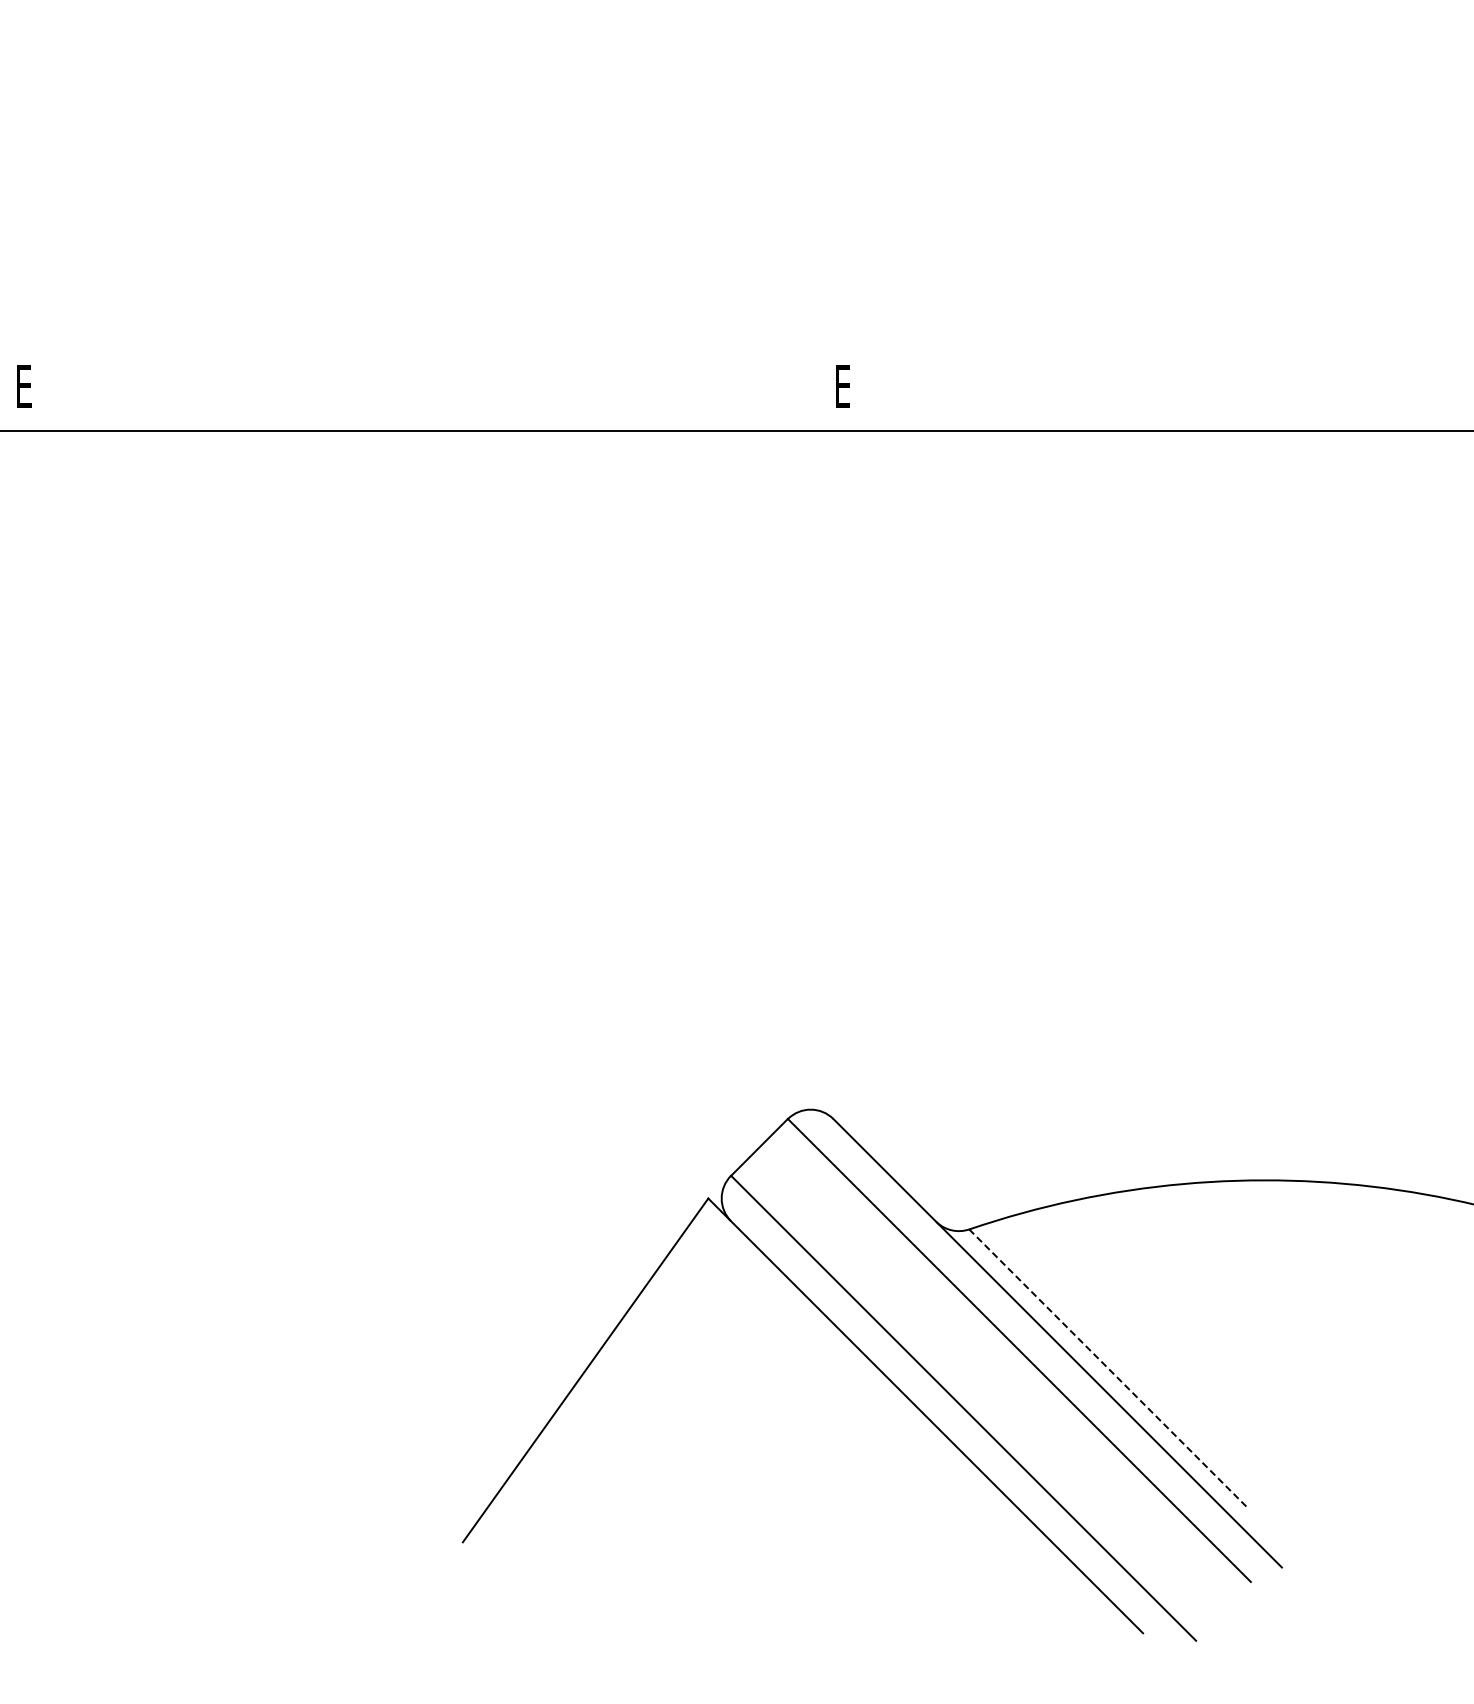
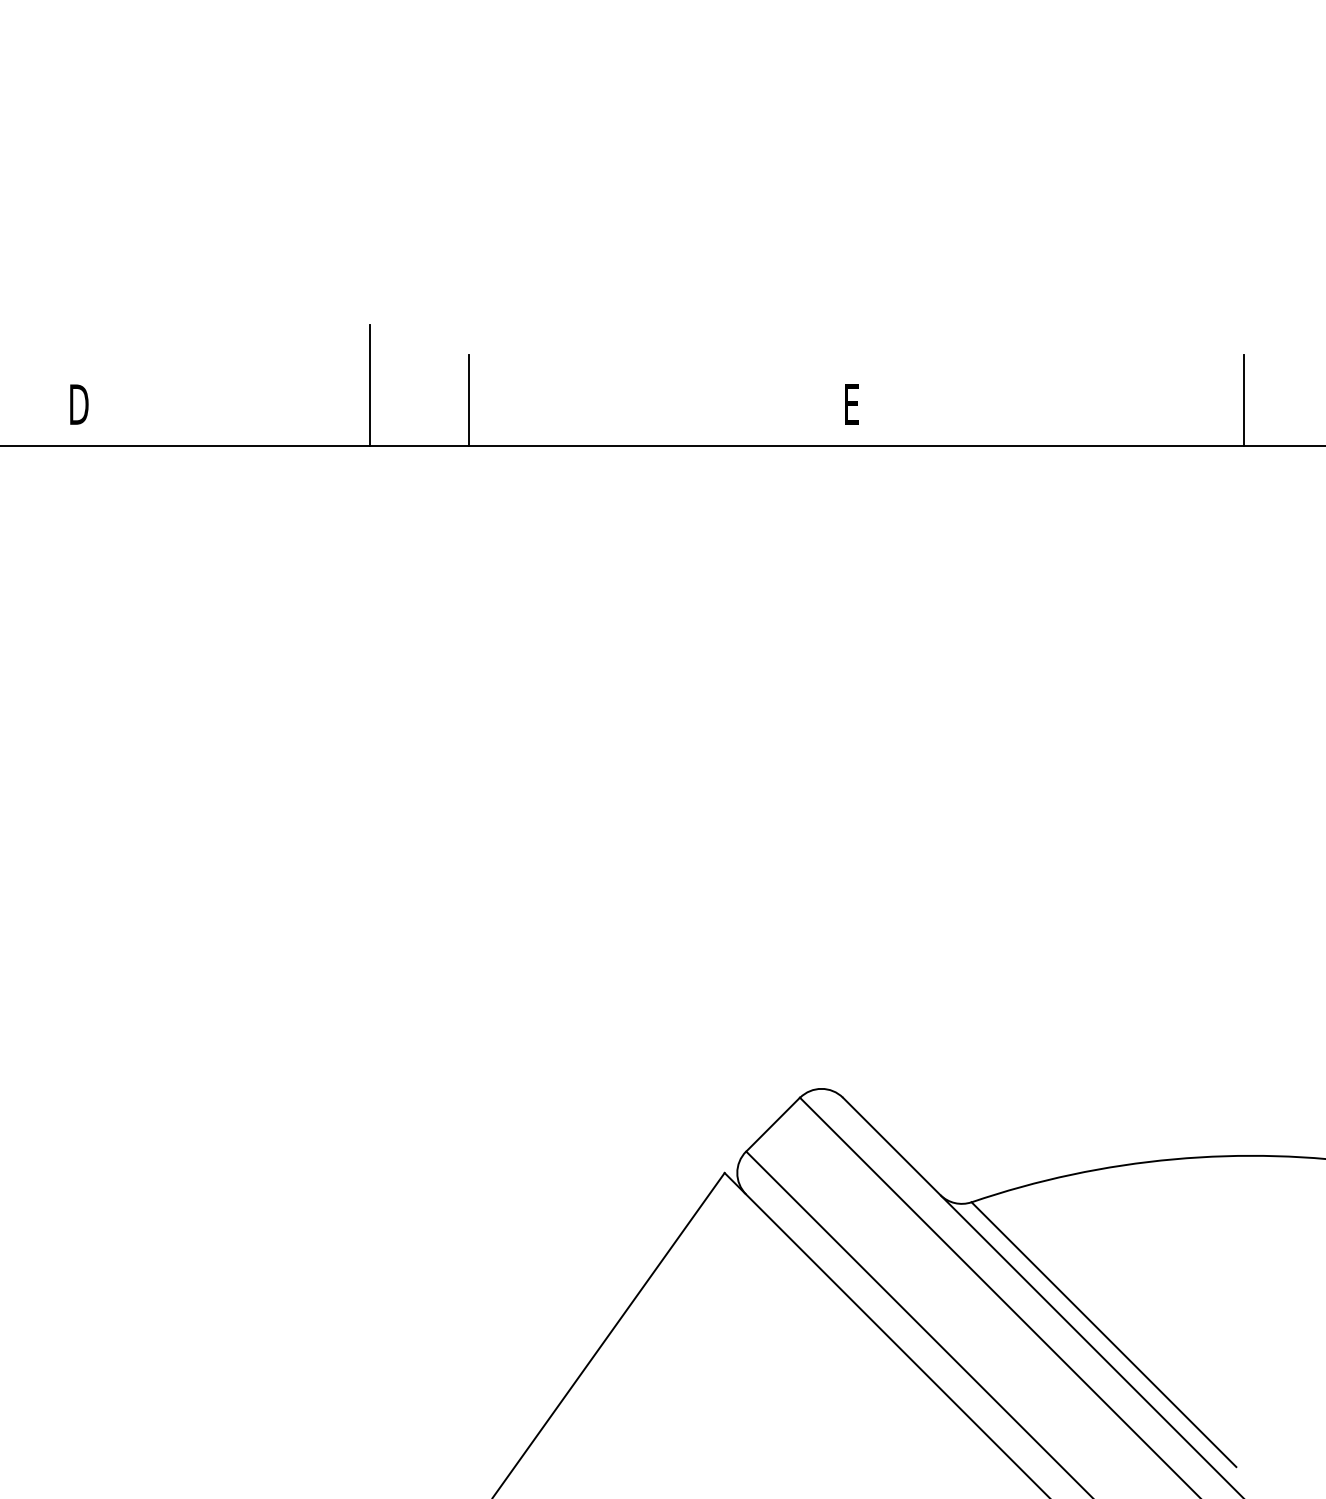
line: (333, 366) -> (369, 385), added
line: (437, 382) -> (468, 400), added
line: (1256, 382) -> (1243, 400), added
text: (26, 386) -> (79, 404), E -> D
line: (1109, 1369) -> (1104, 1334), dashed -> solid

